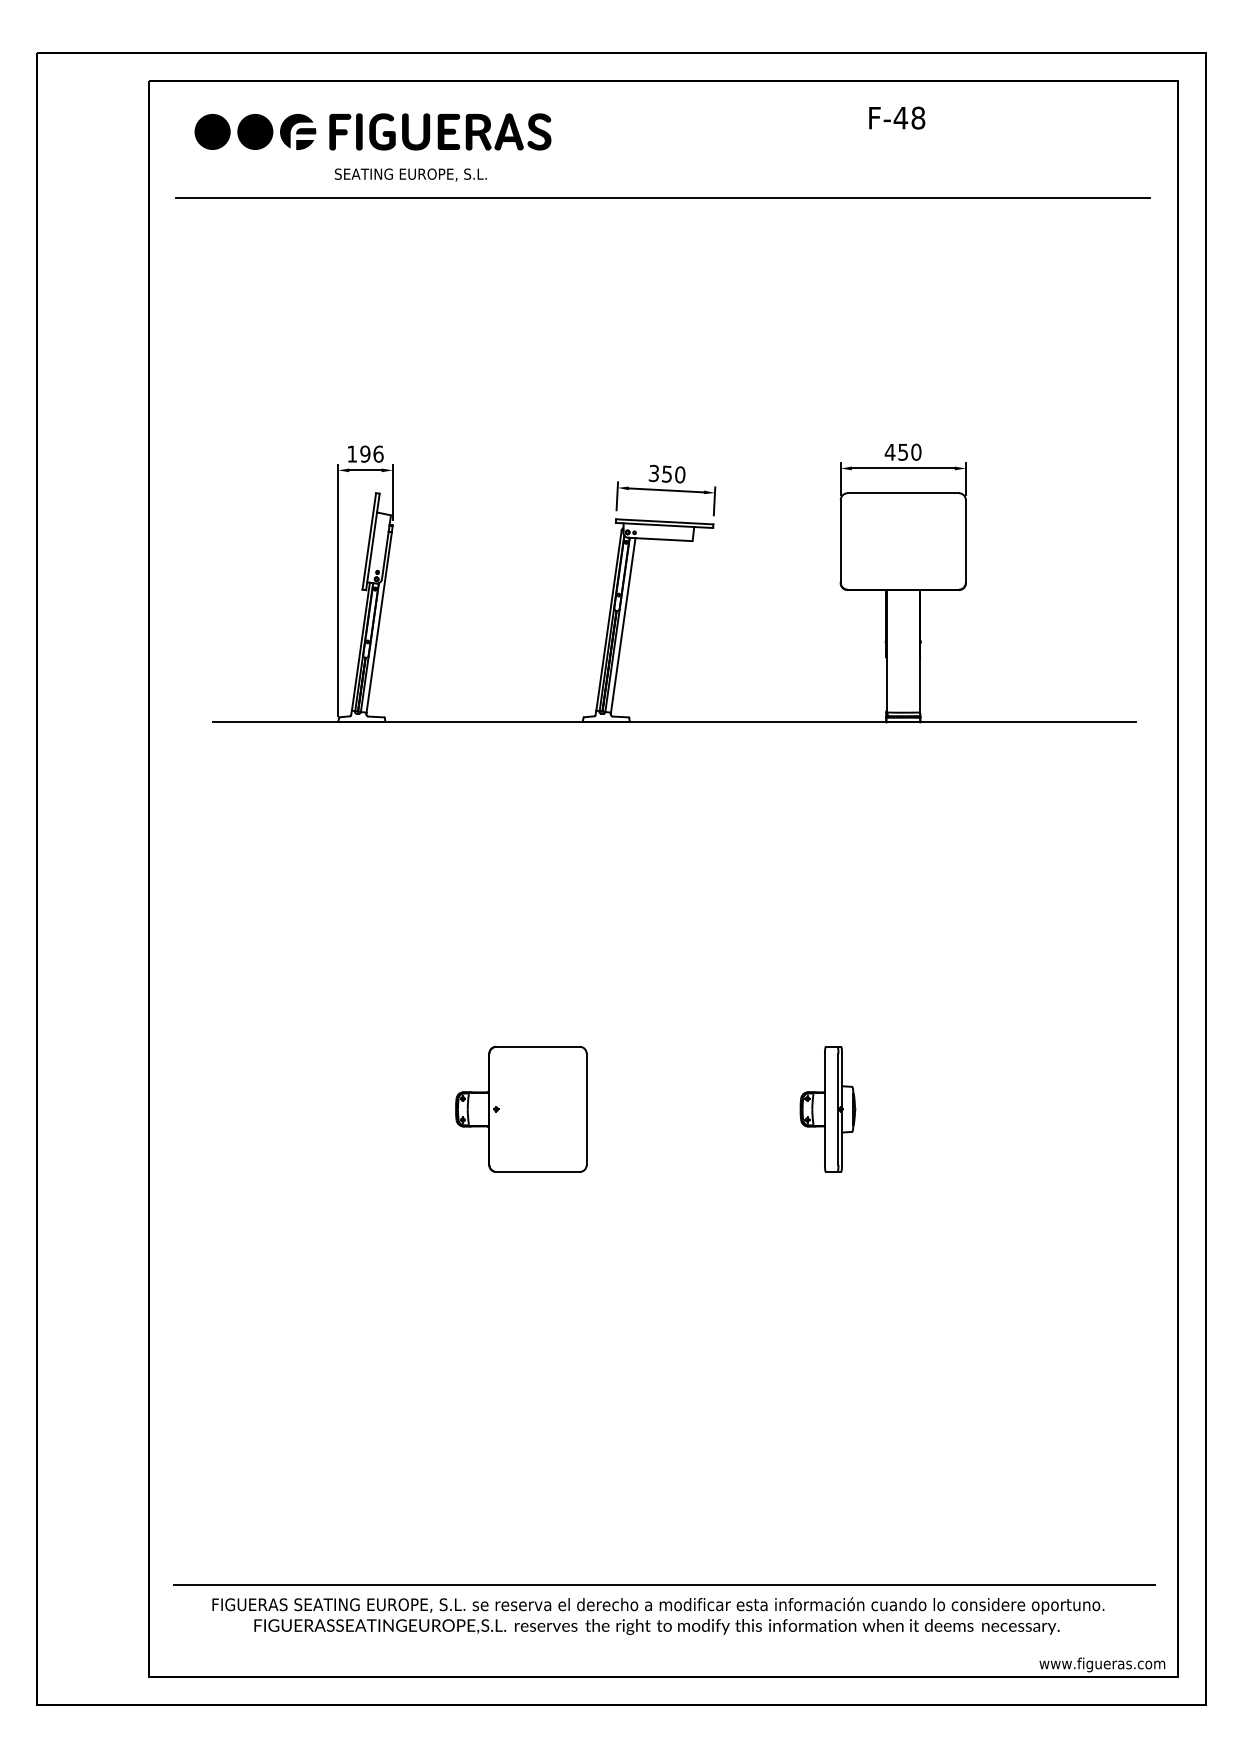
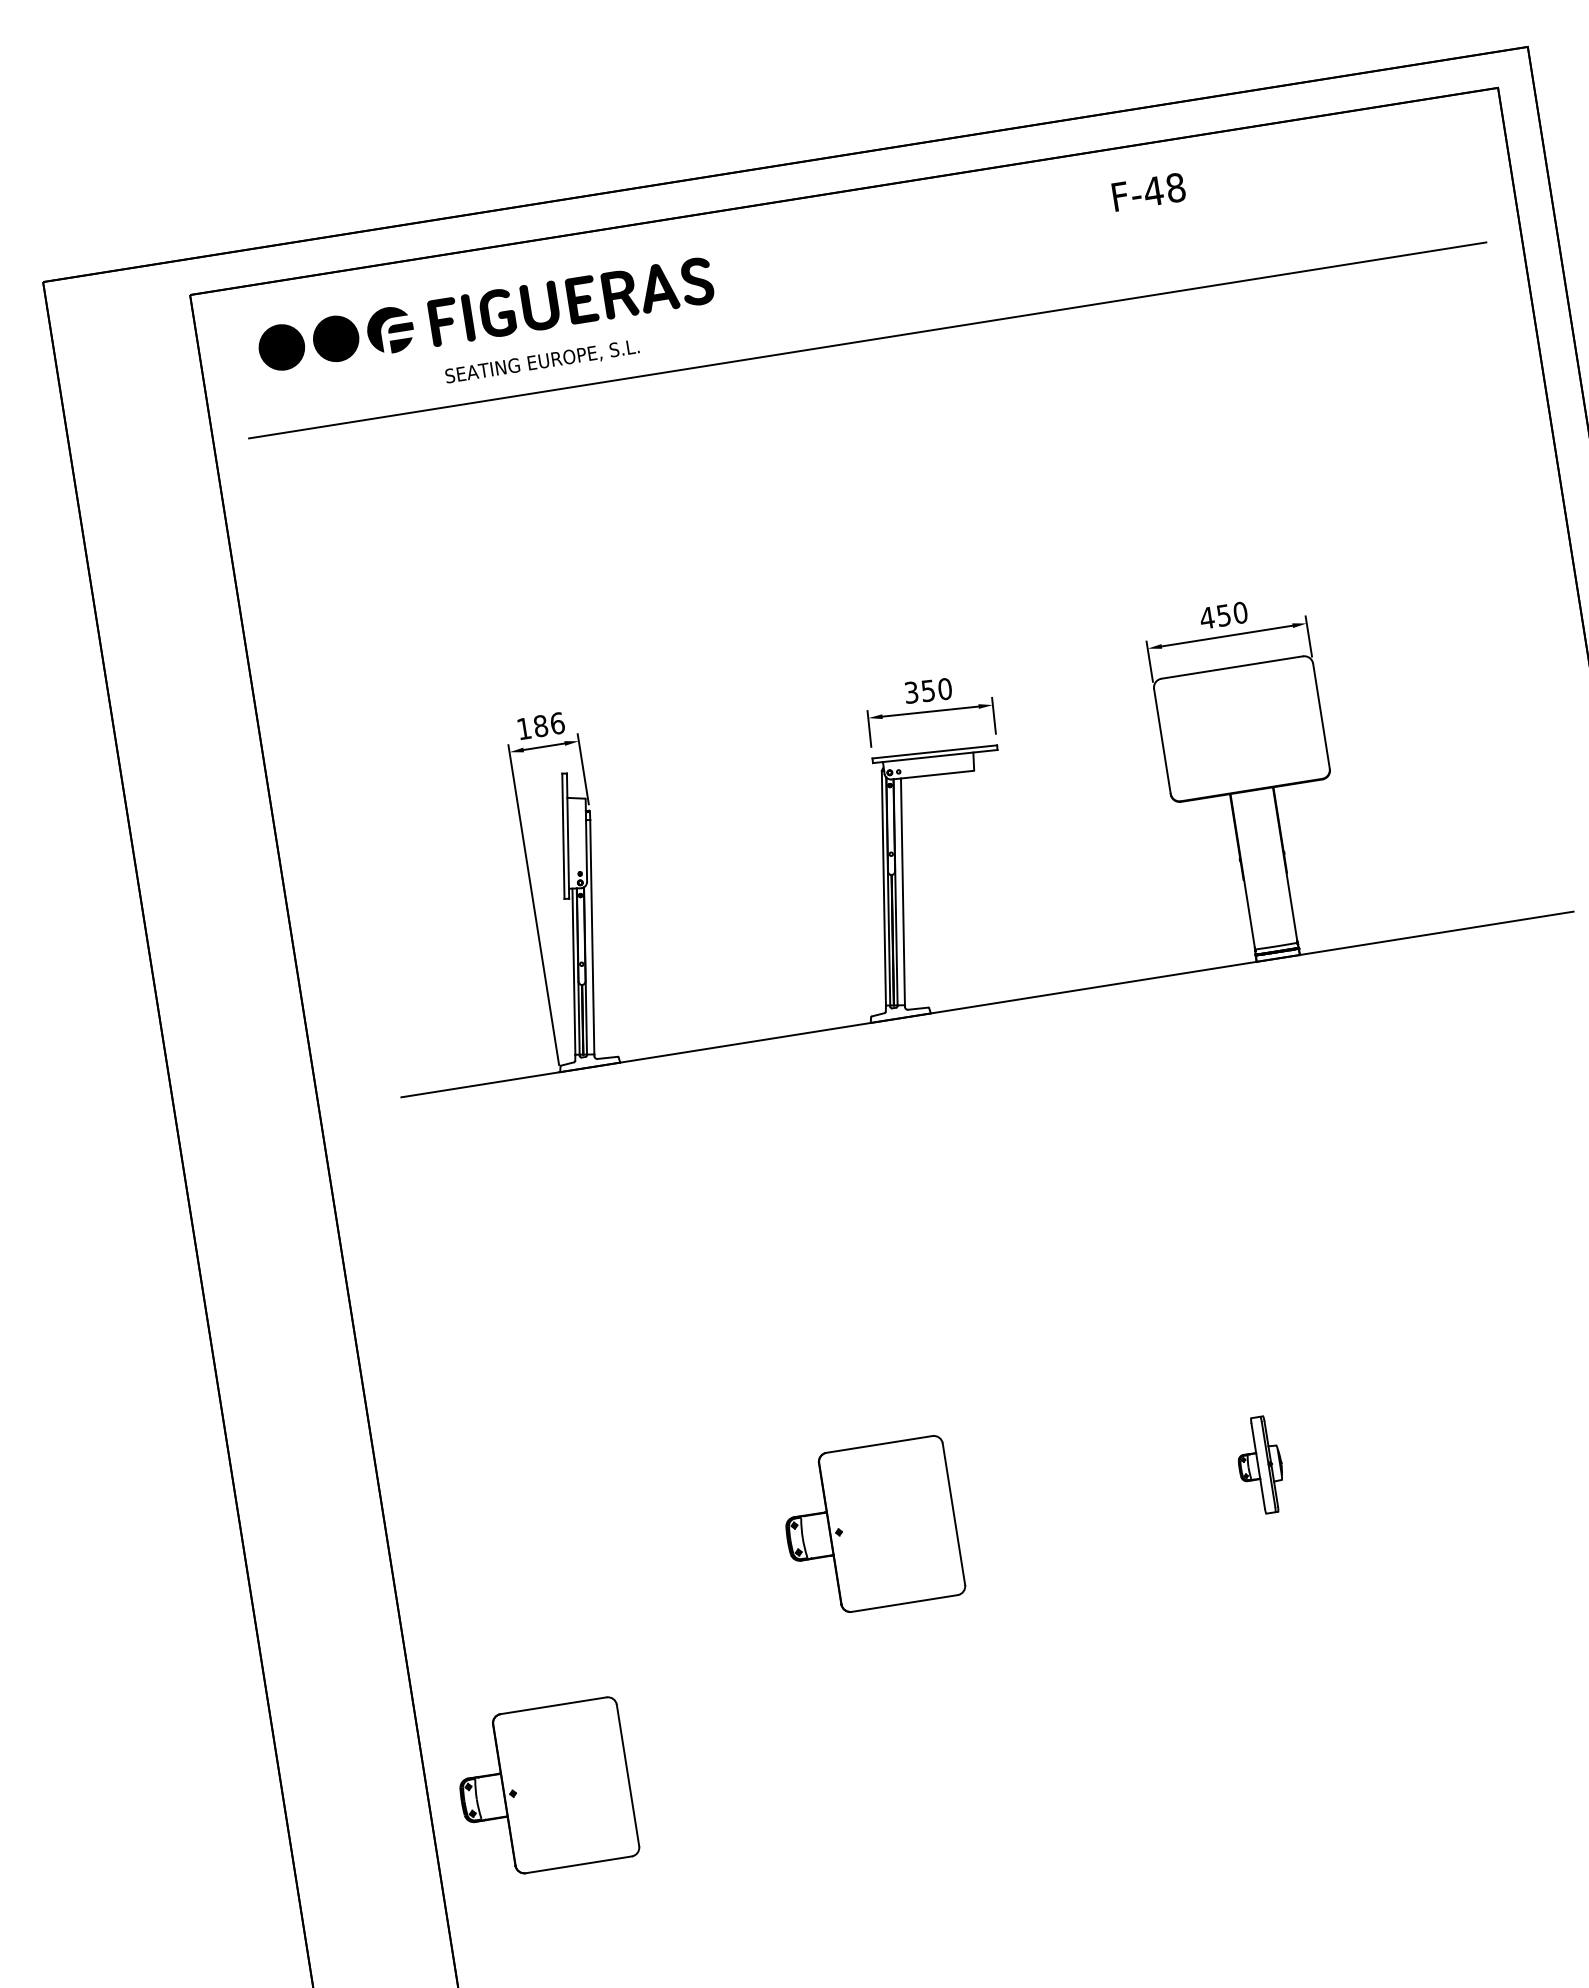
text: (365, 453) -> (540, 725), 196 -> 186
part: (827, 1109) -> (1259, 1465), size x0.6
part: (239, 1269) -> (544, 1787), added

